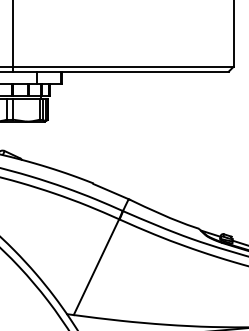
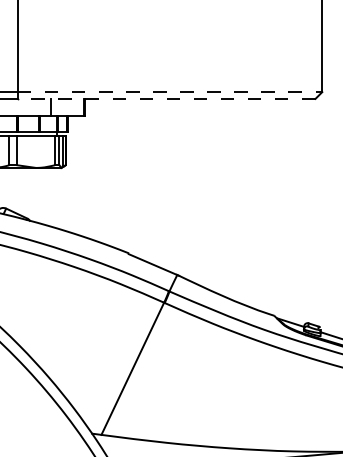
line: (123, 66) -> (170, 92), solid -> dashed
line: (120, 71) -> (166, 98), solid -> dashed

